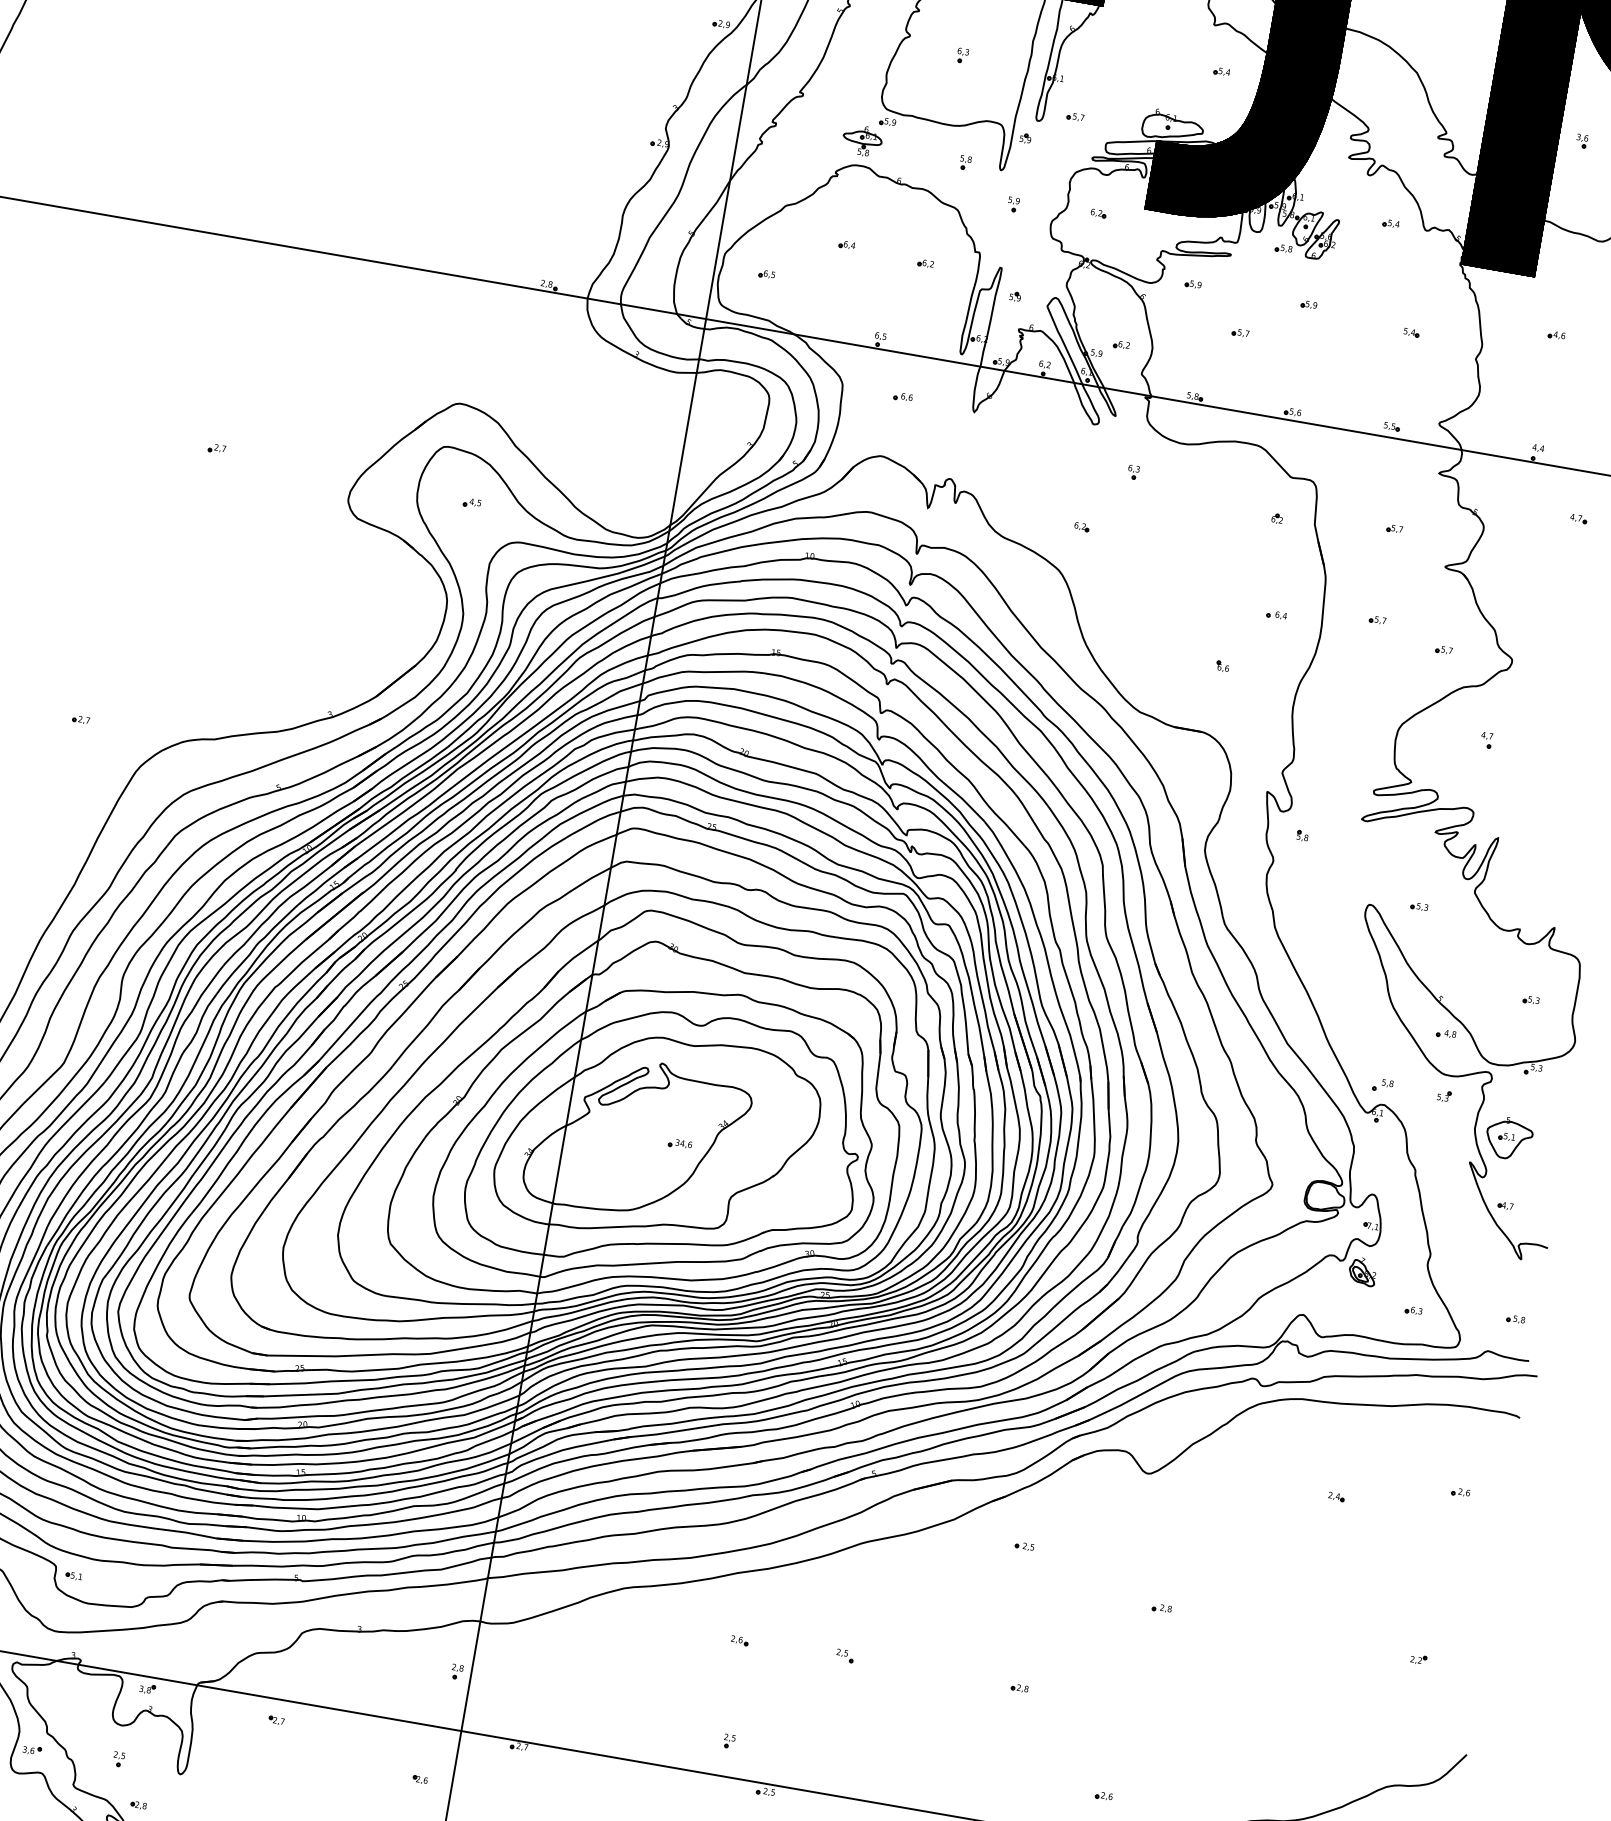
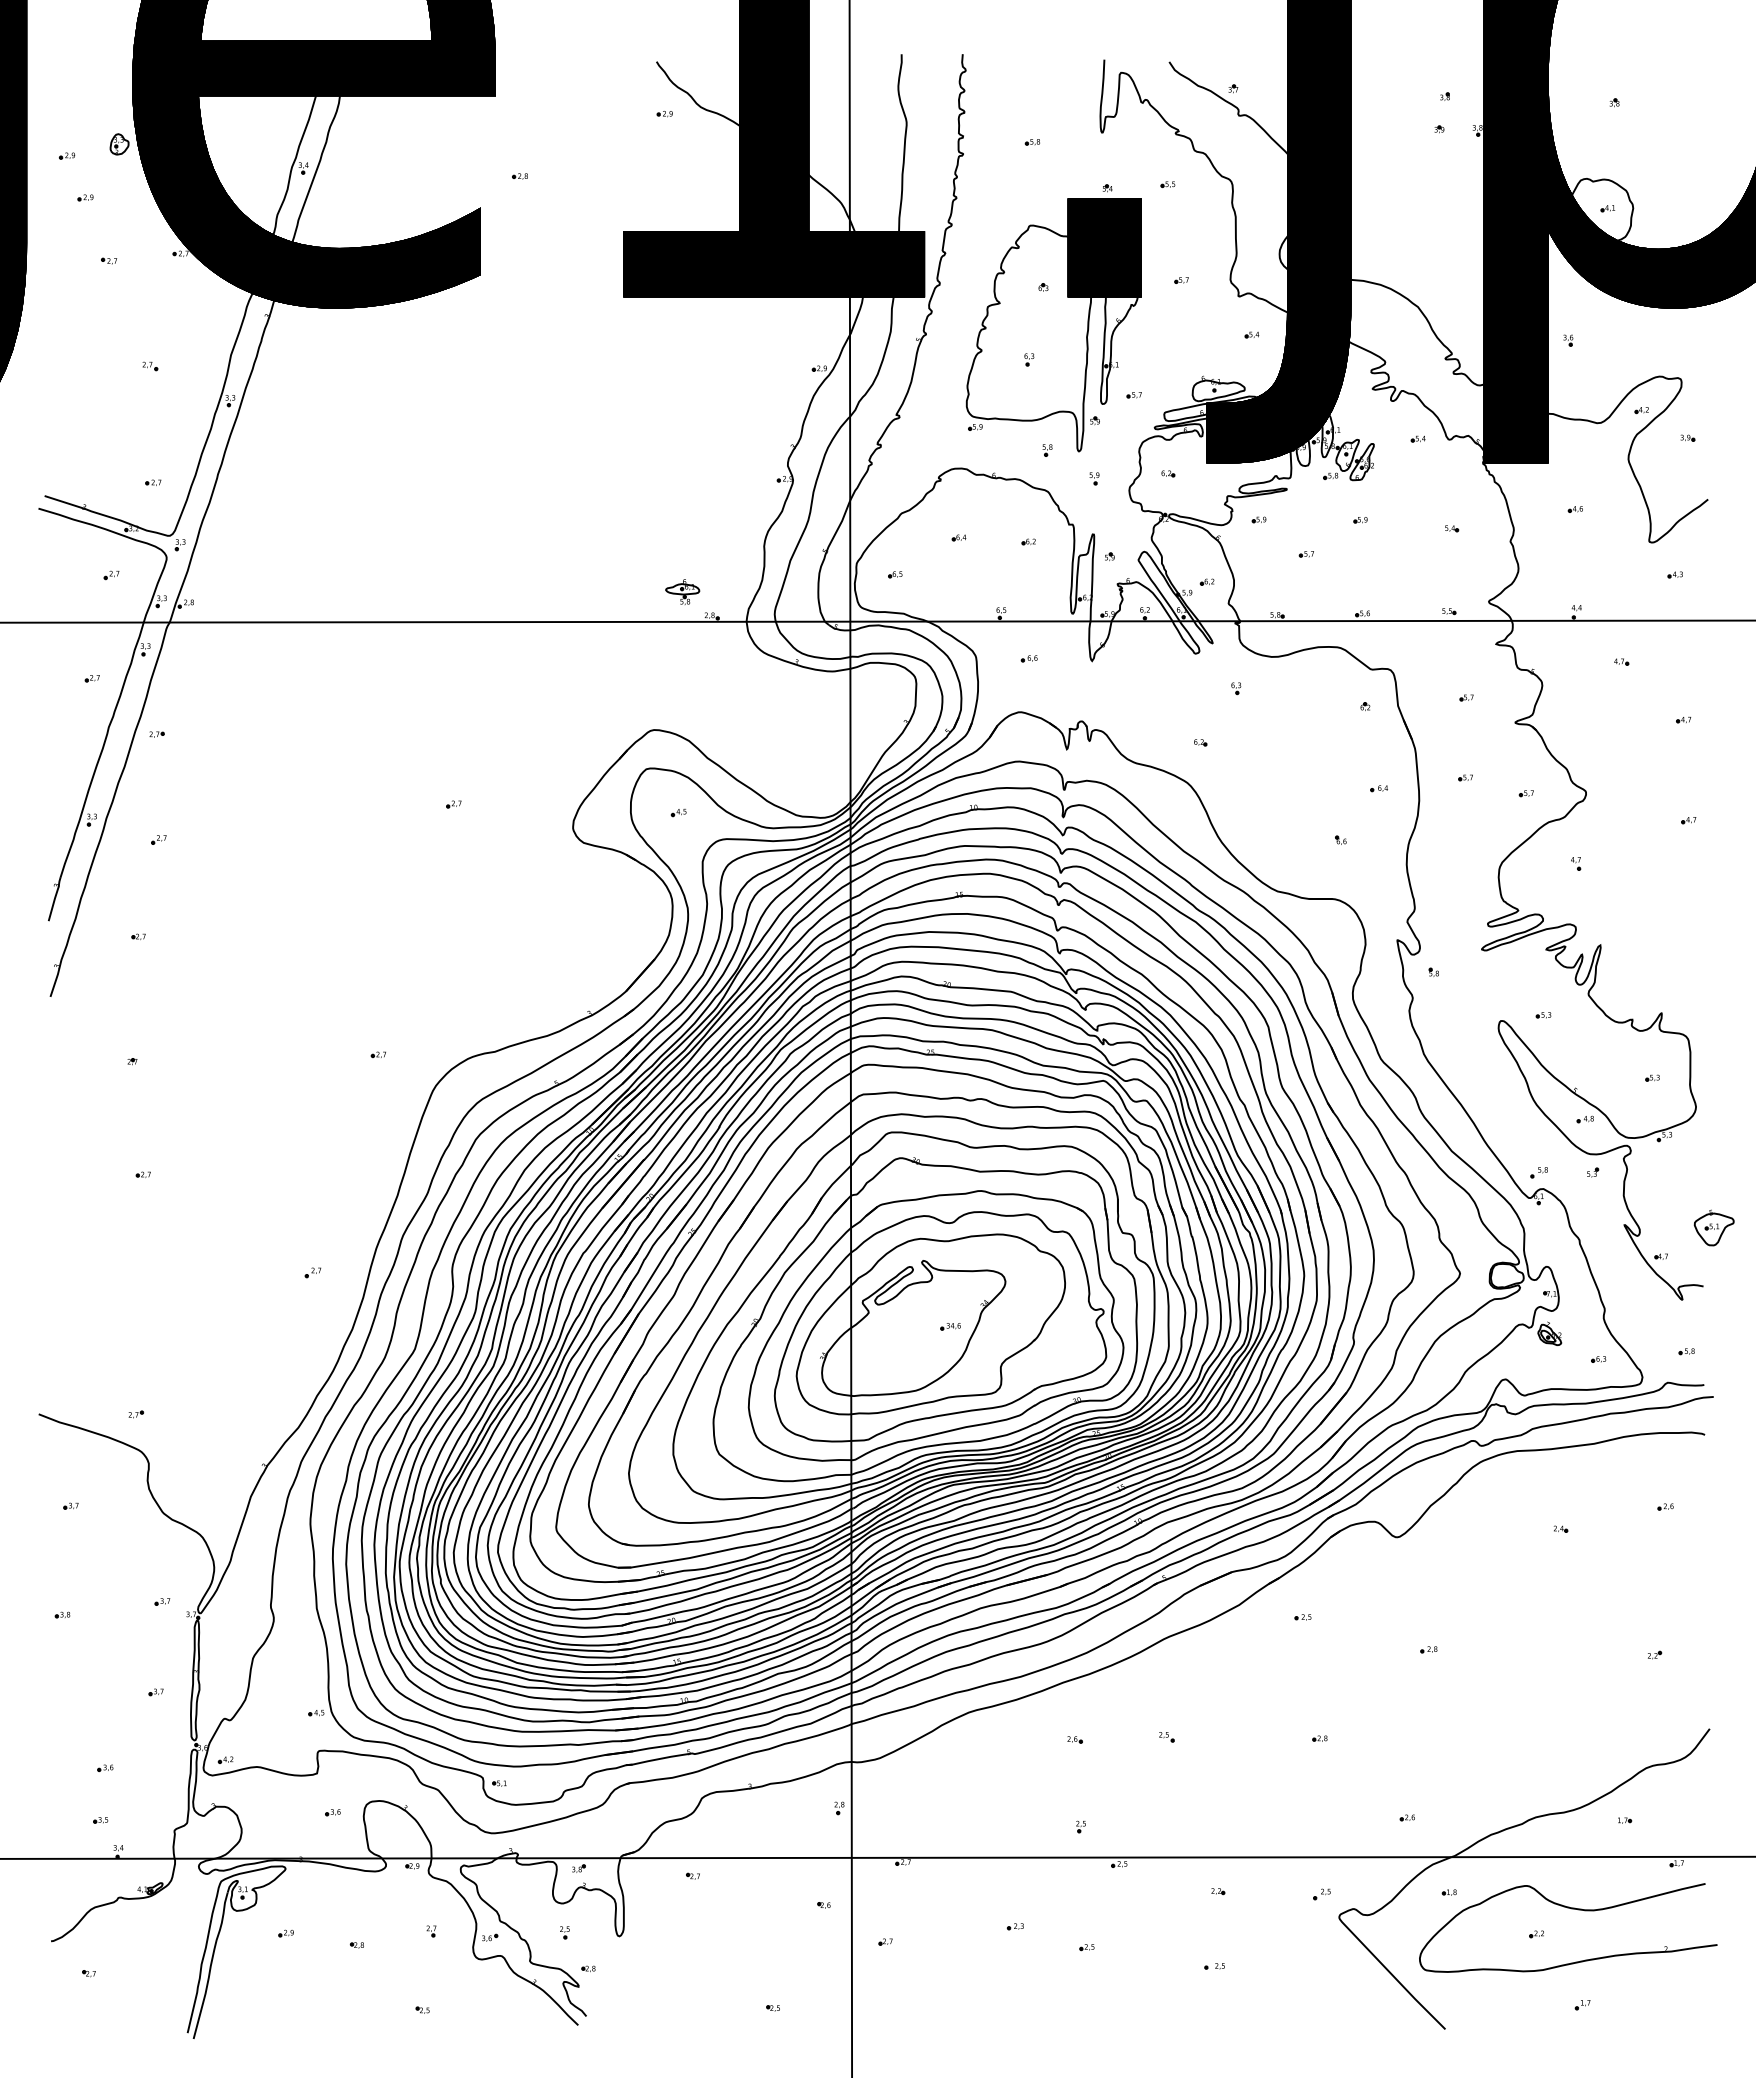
part: (862, 140) -> (682, 591), moved
part: (1508, 1137) -> (1713, 1227), moved

